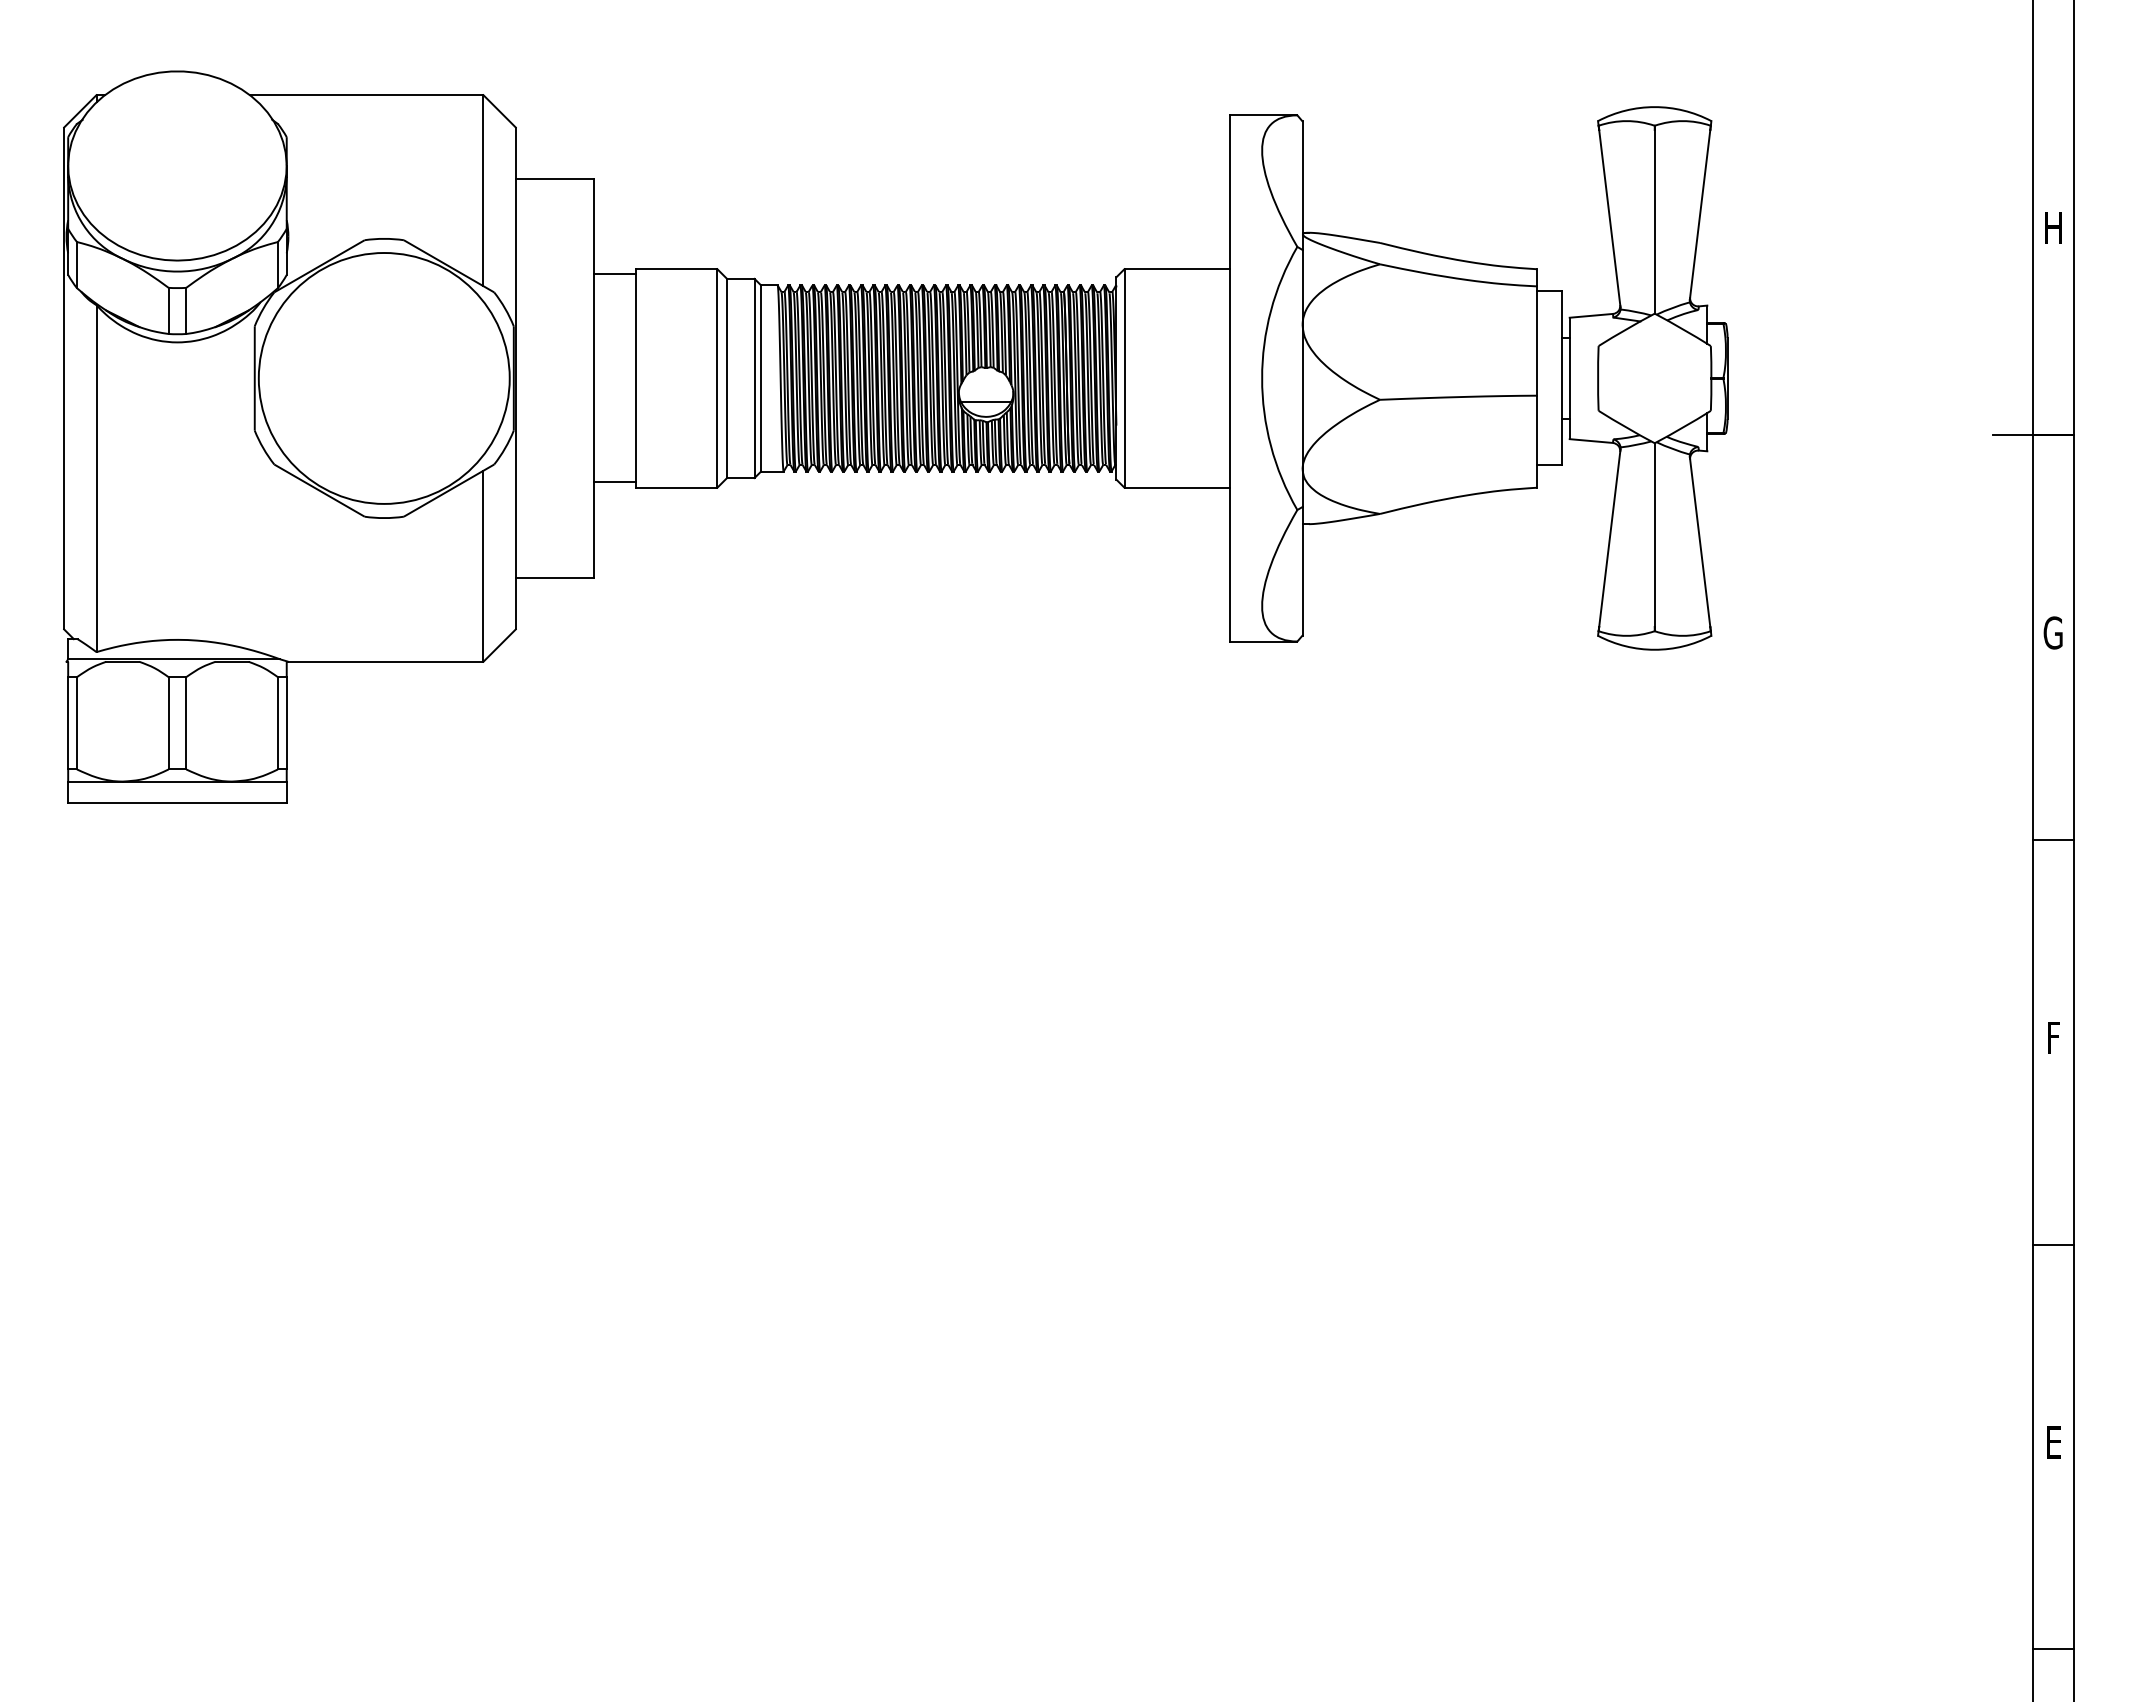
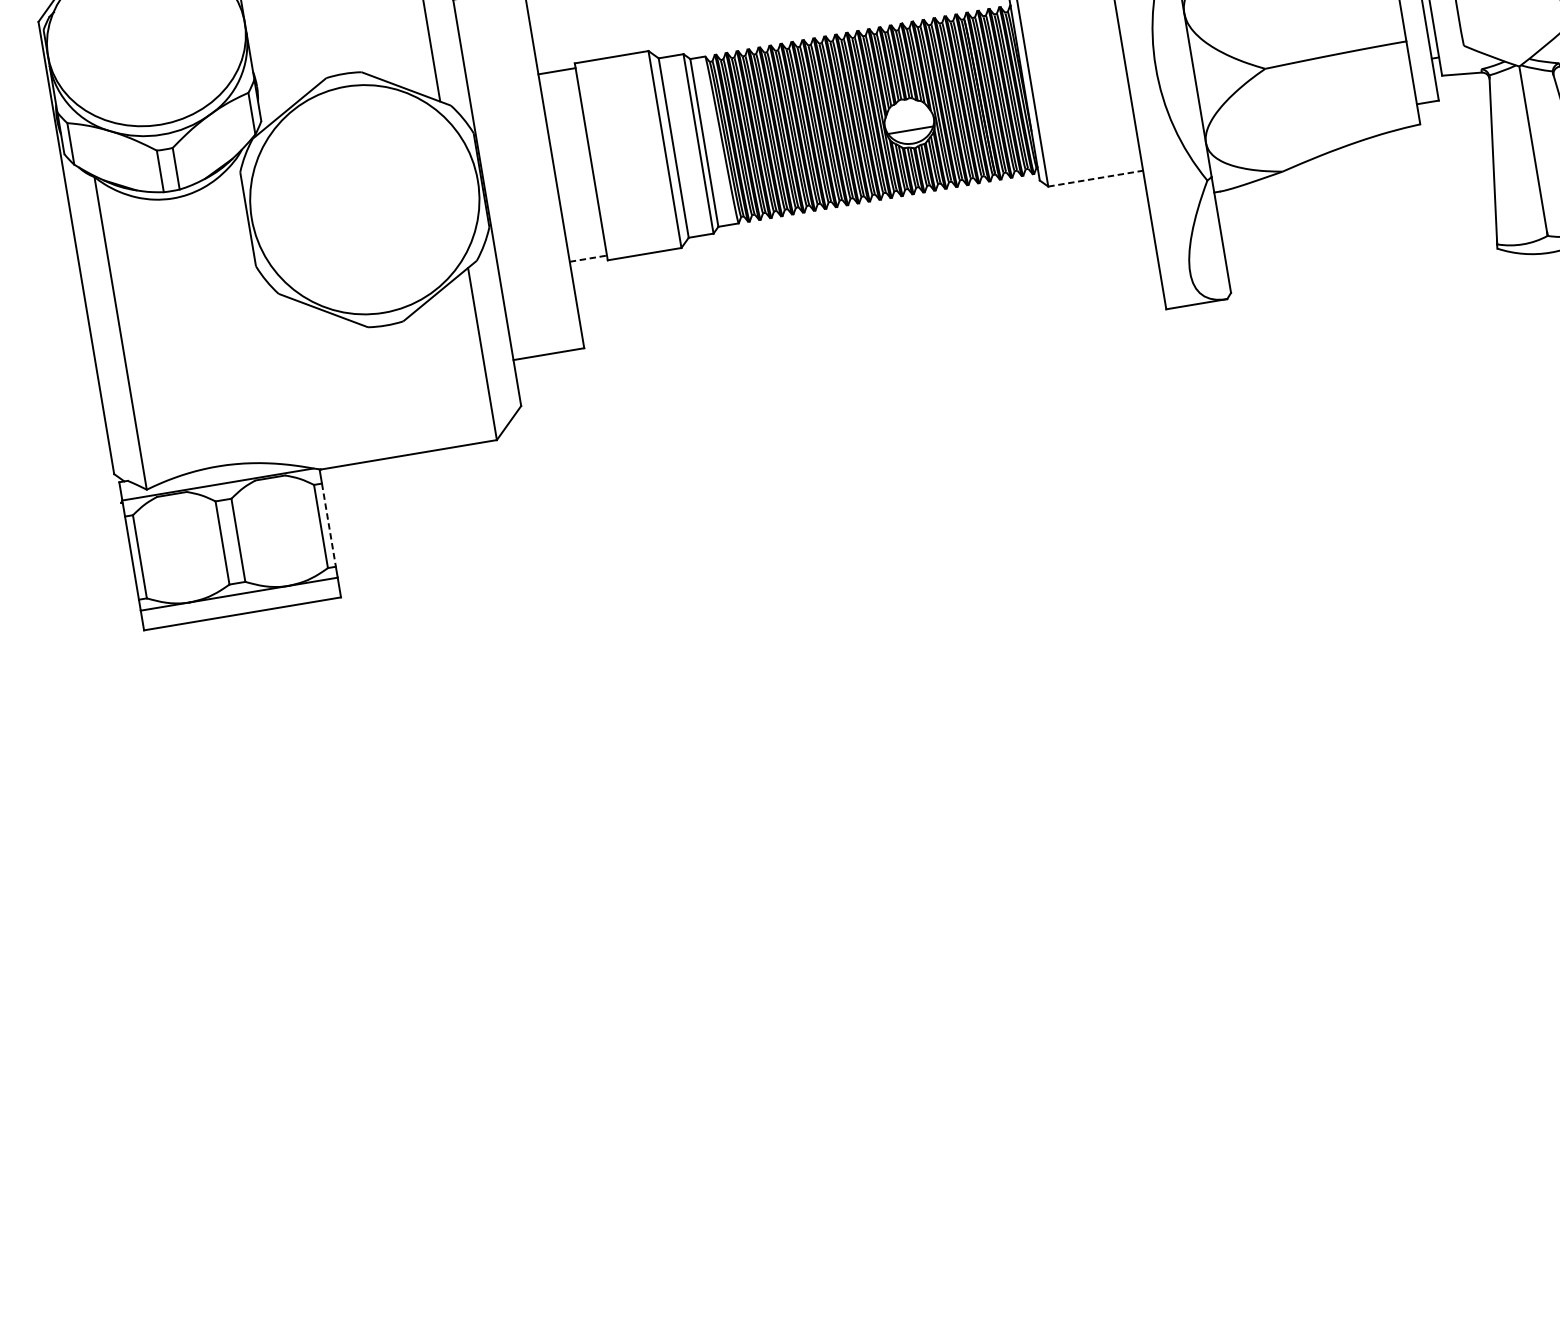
line: (614, 482) -> (587, 258), solid -> dashed
line: (1177, 487) -> (1096, 178), solid -> dashed
line: (286, 723) -> (328, 525), solid -> dashed

